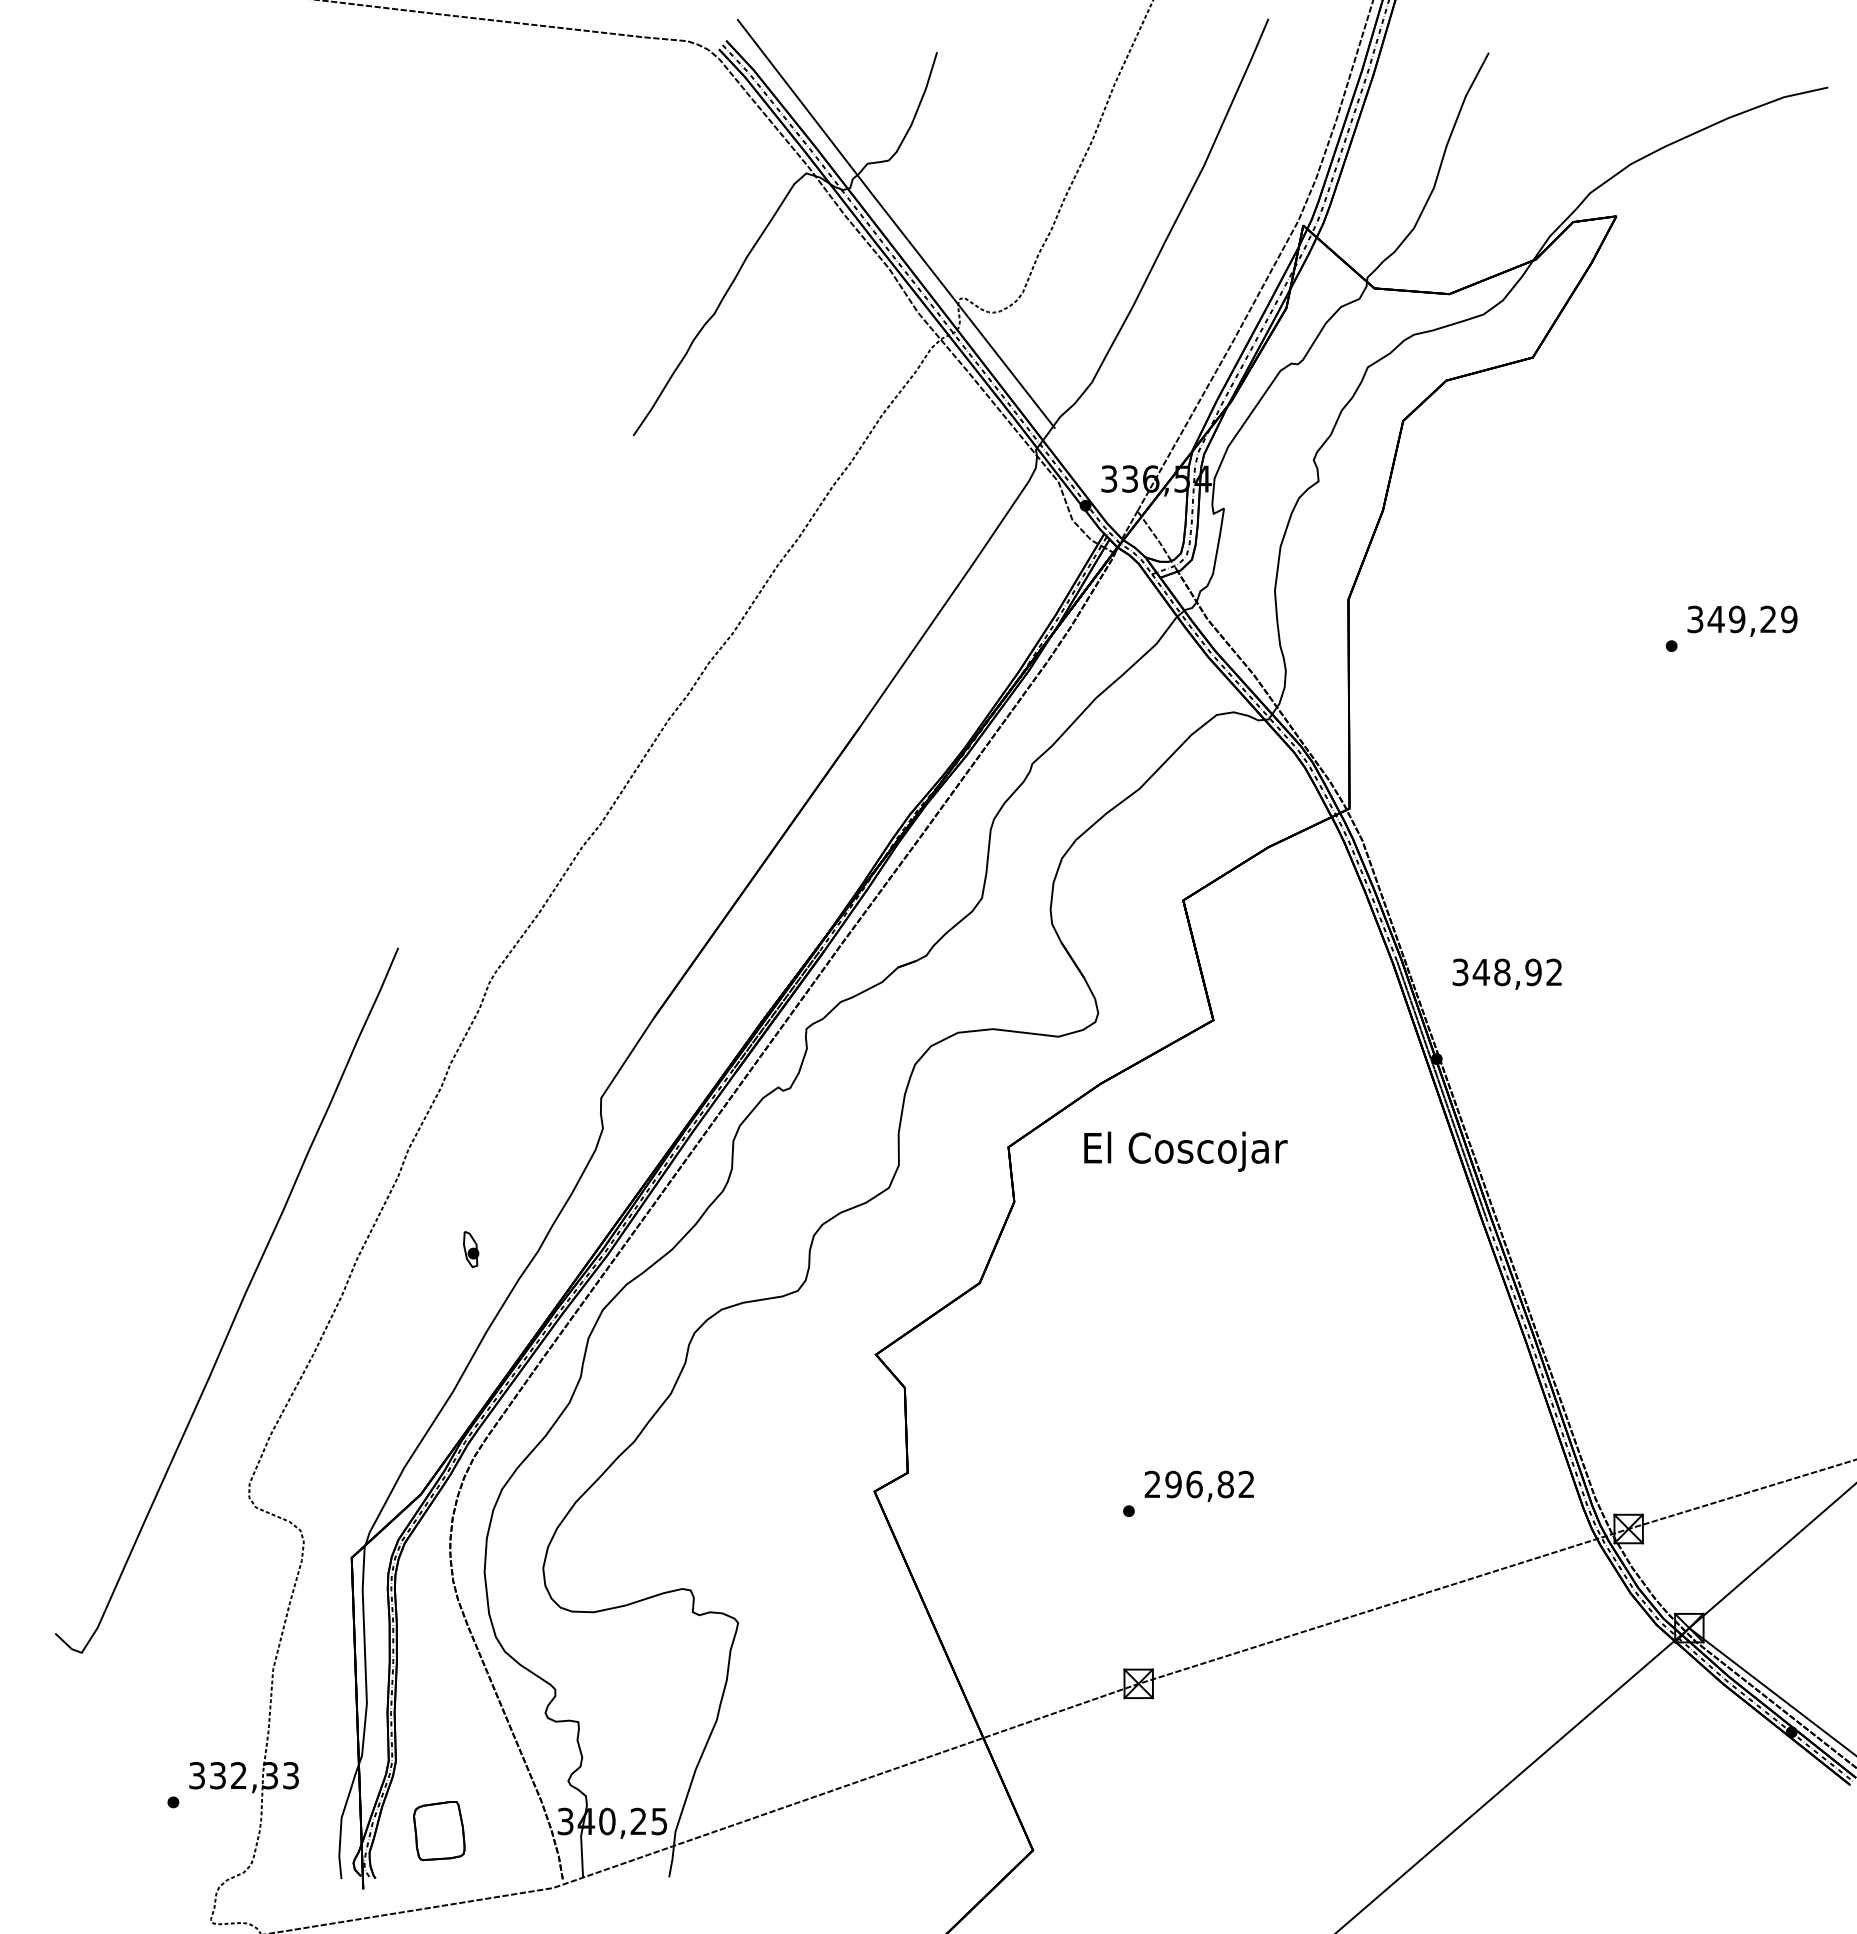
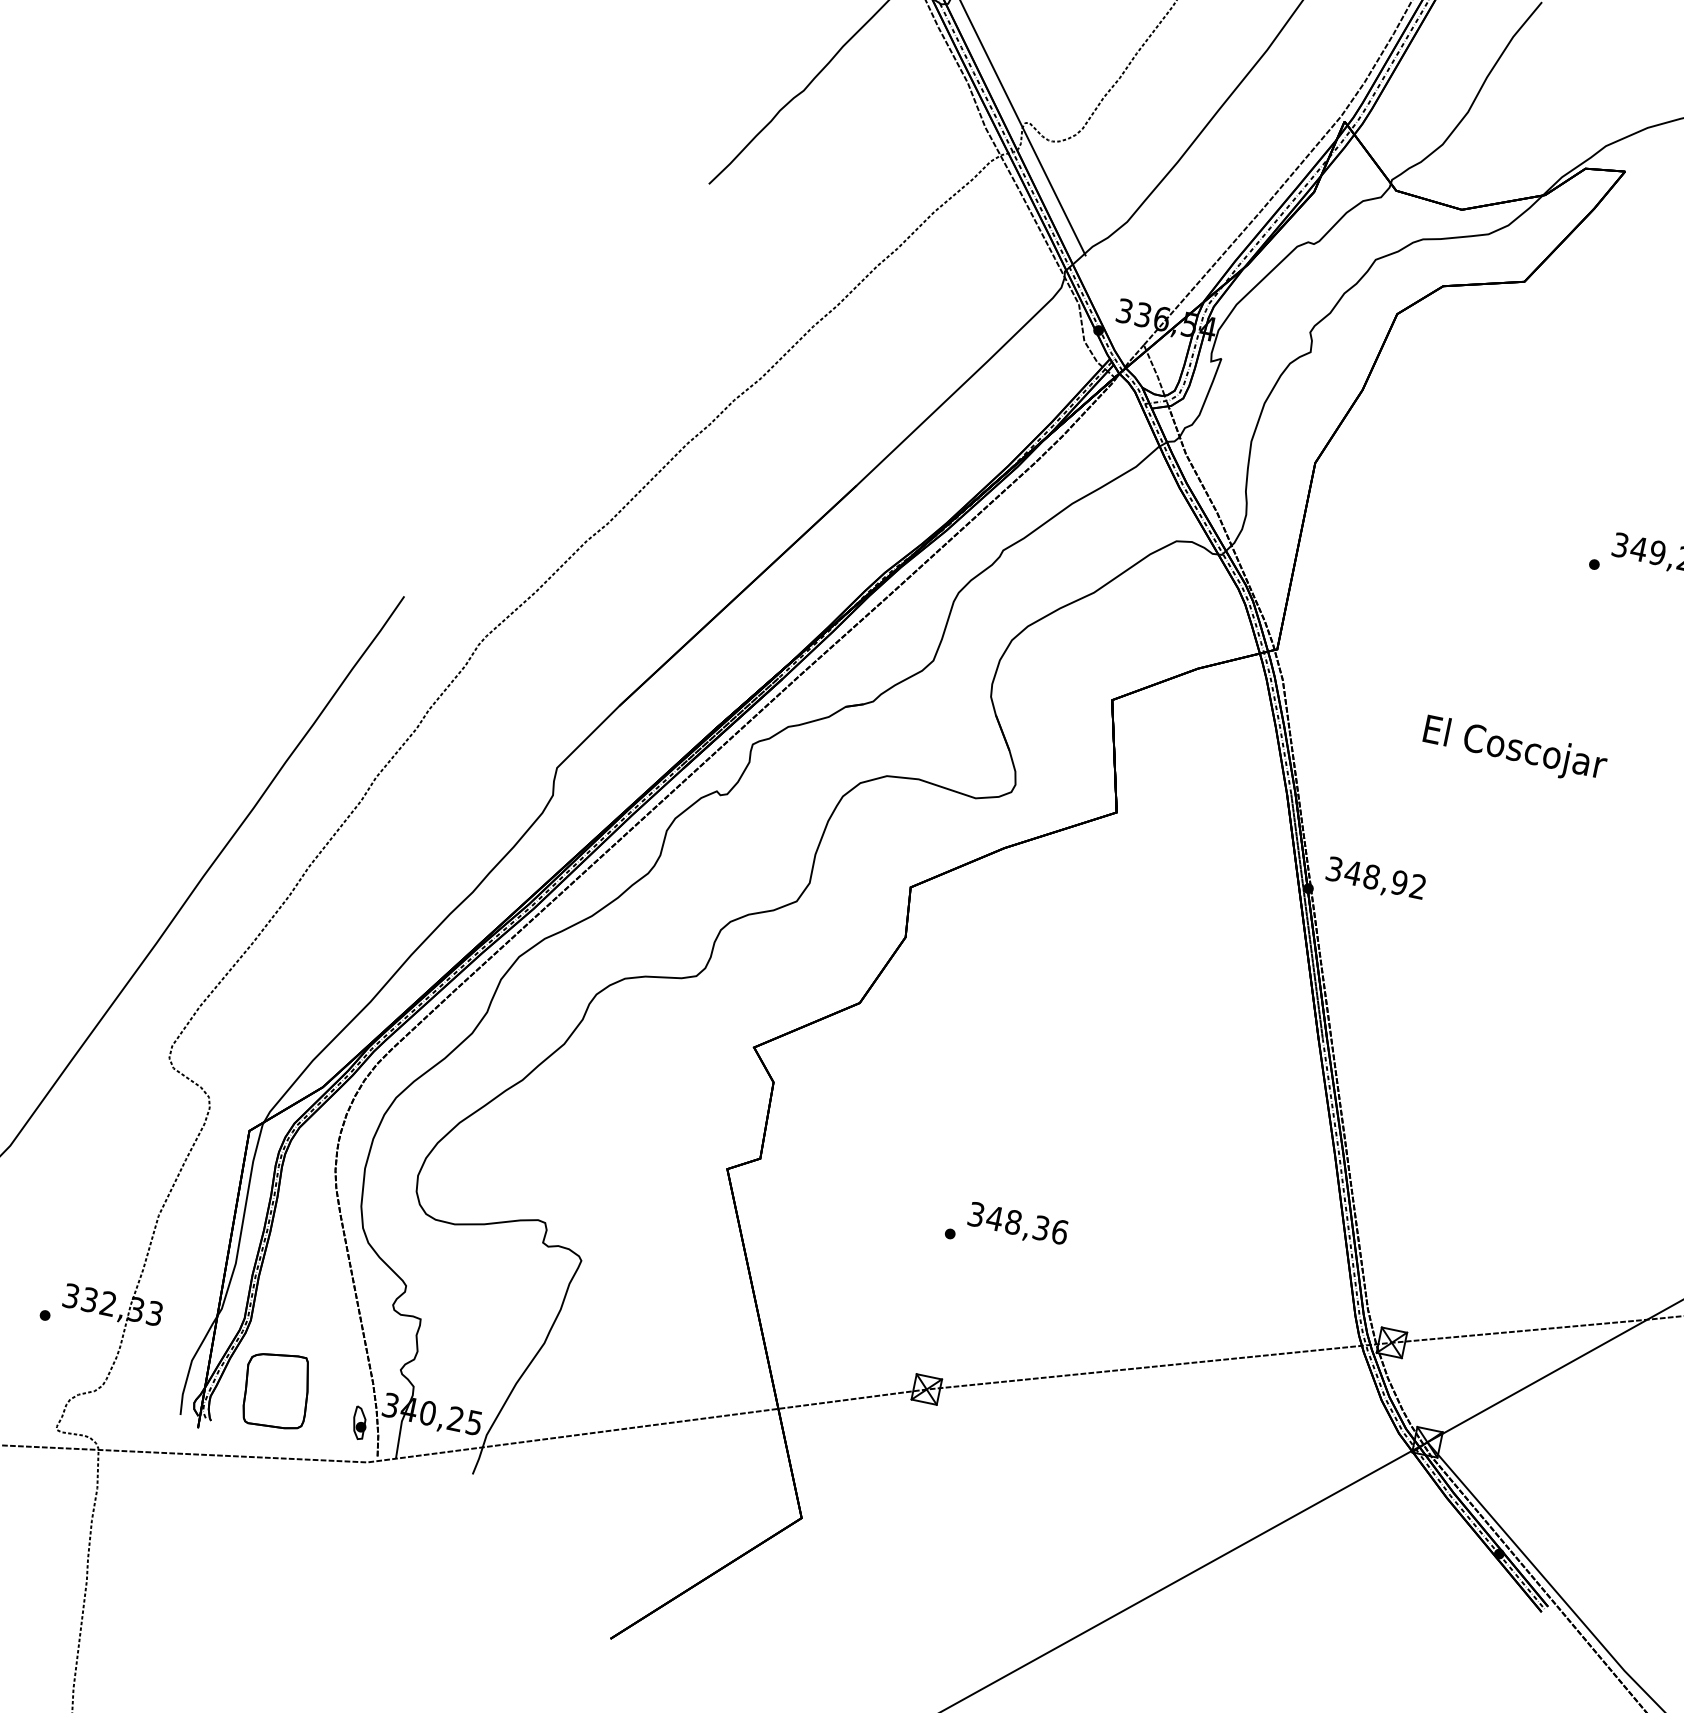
text: (1506, 973) -> (1375, 878), moved
text: (1185, 1151) -> (1514, 749), moved
part: (471, 1249) -> (360, 1423), moved
text: (1199, 1484) -> (1017, 1223), 296,82 -> 348,36
part: (439, 1830) -> (276, 1390), size x1.43

